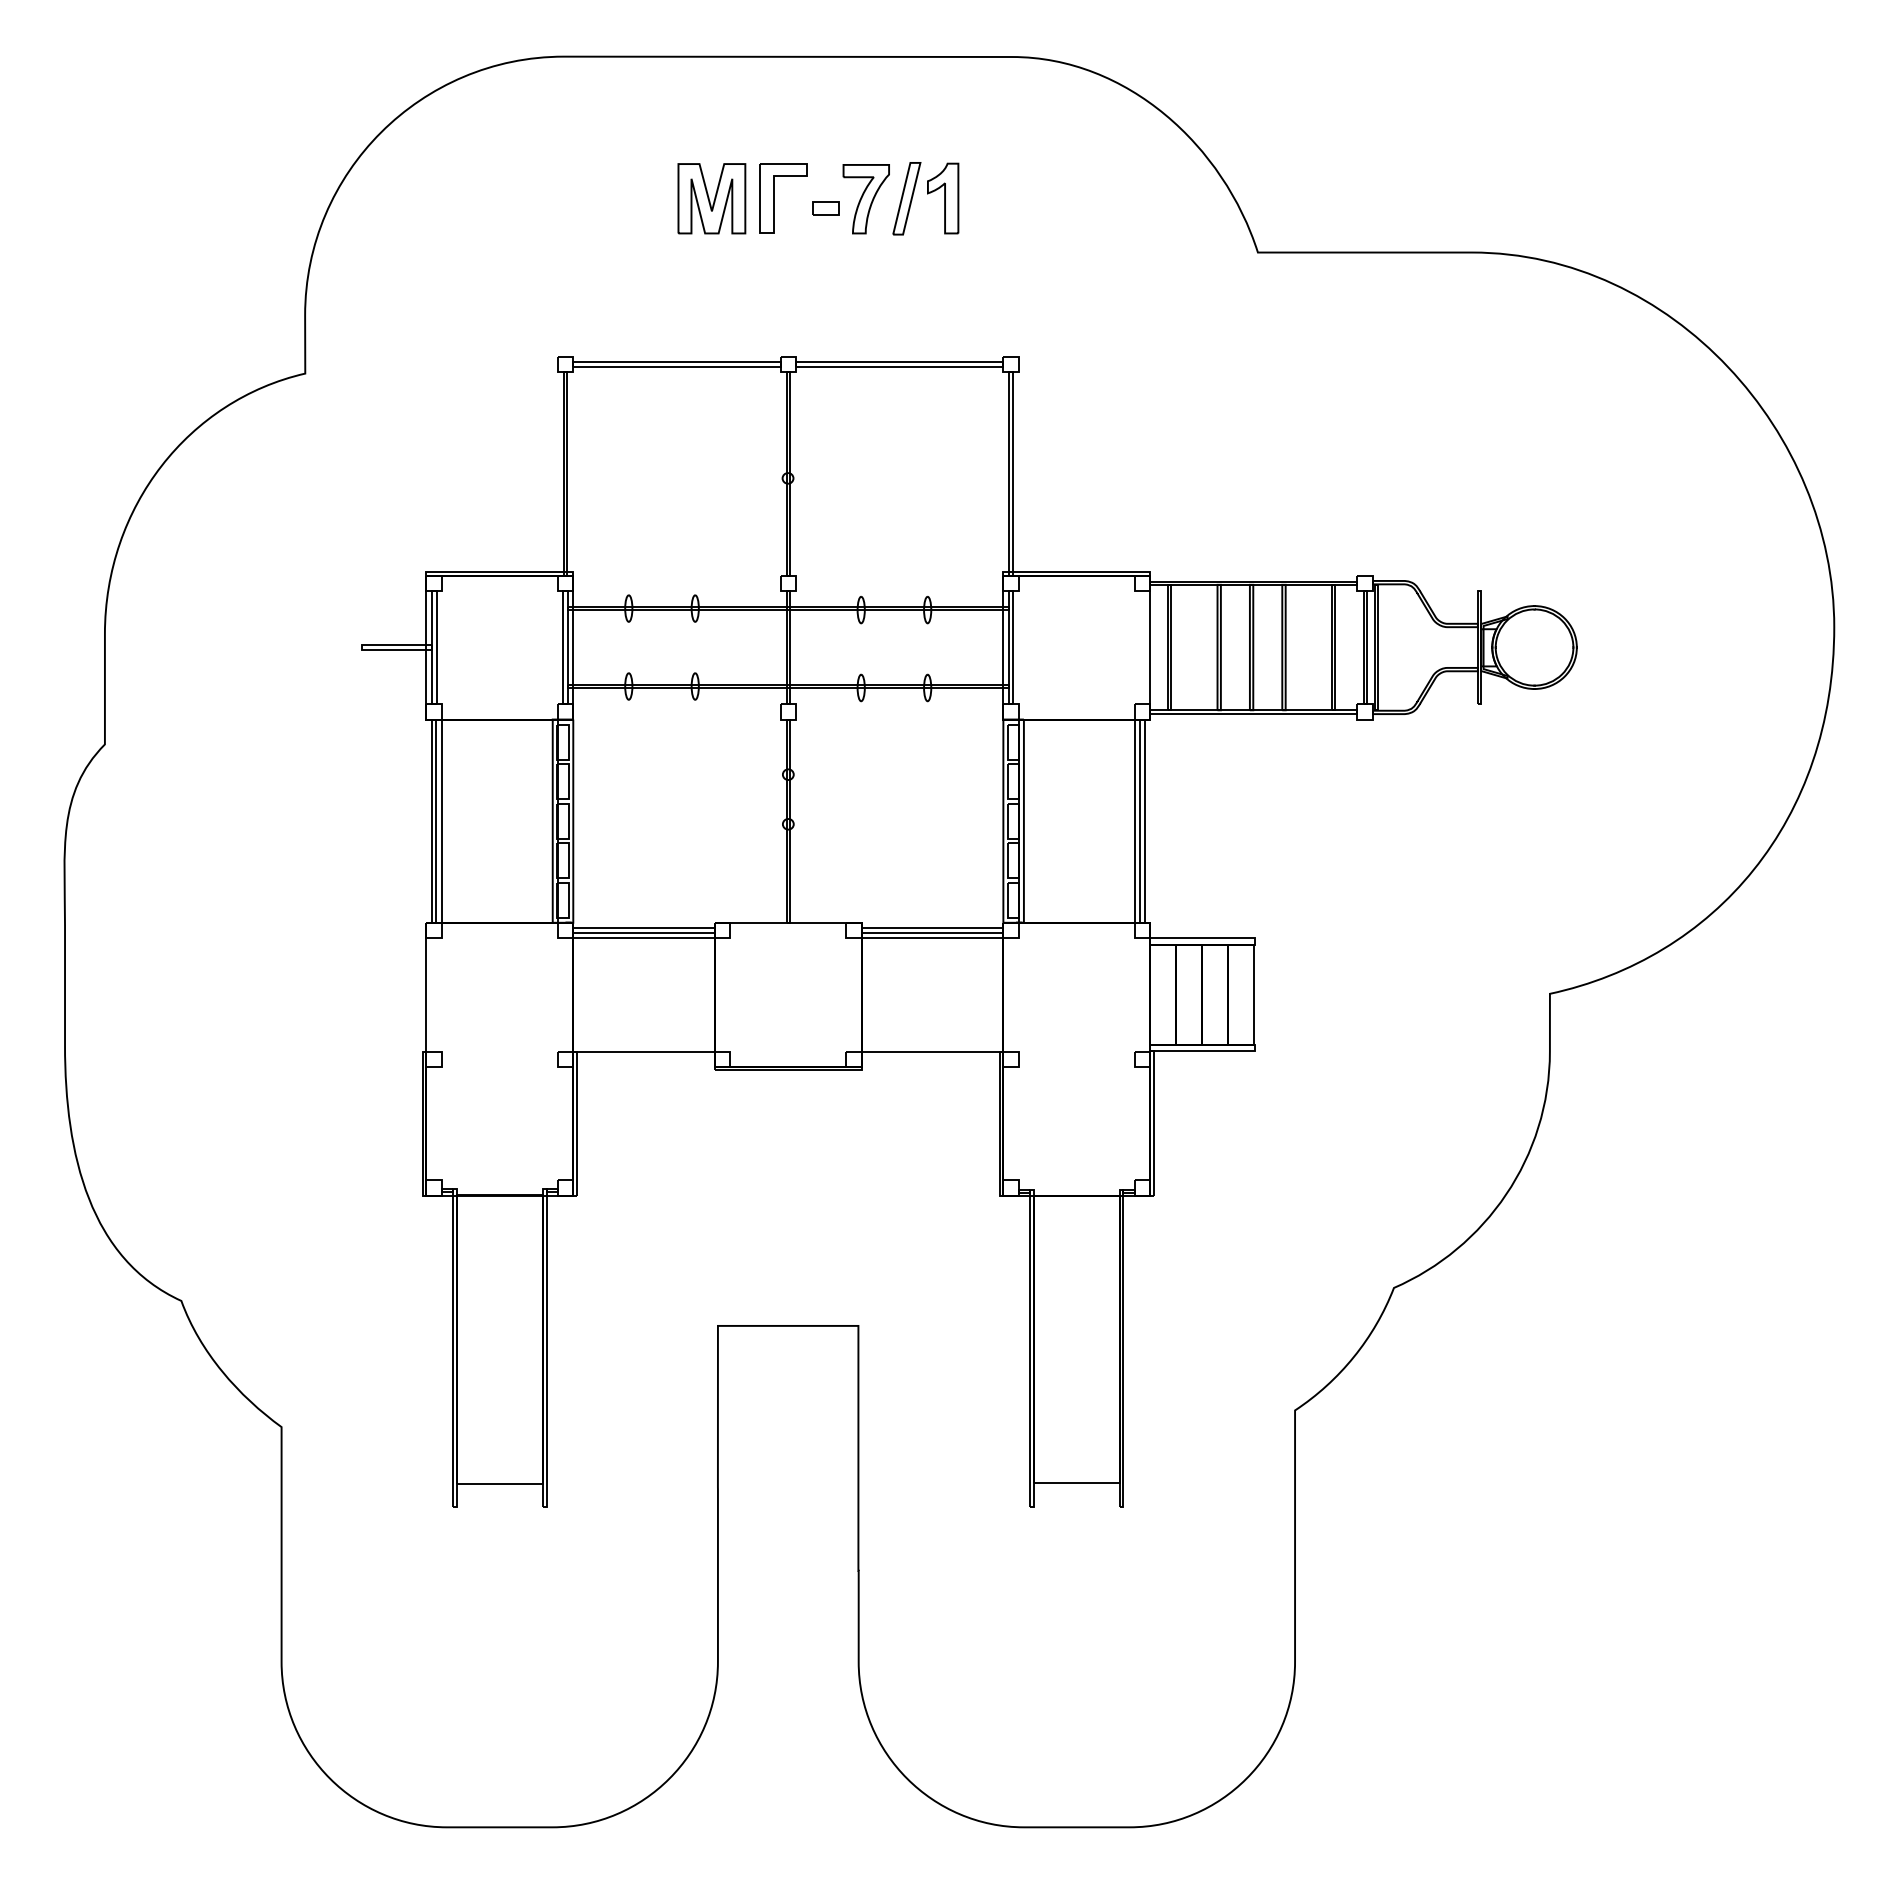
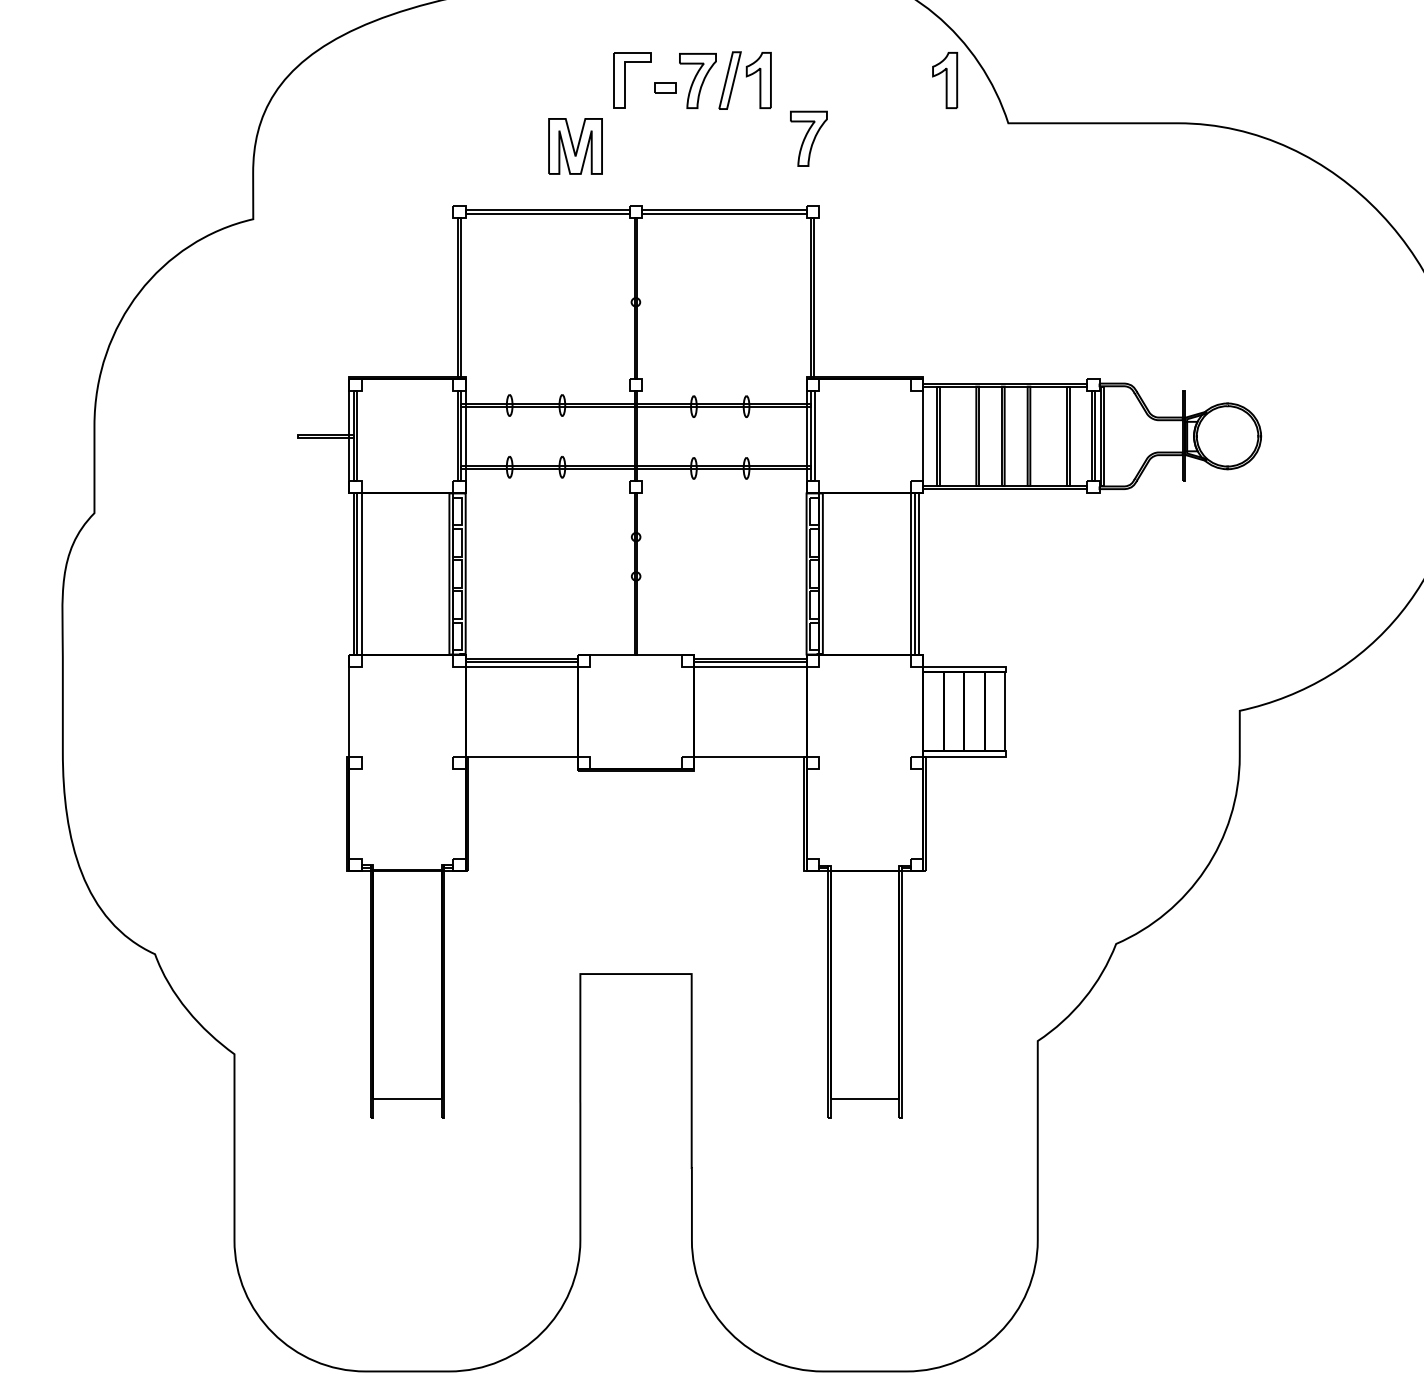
part: (711, 198) -> (575, 146), moved
part: (1178, 198) -> (945, 80), added
part: (1005, 272) -> (808, 139), added

